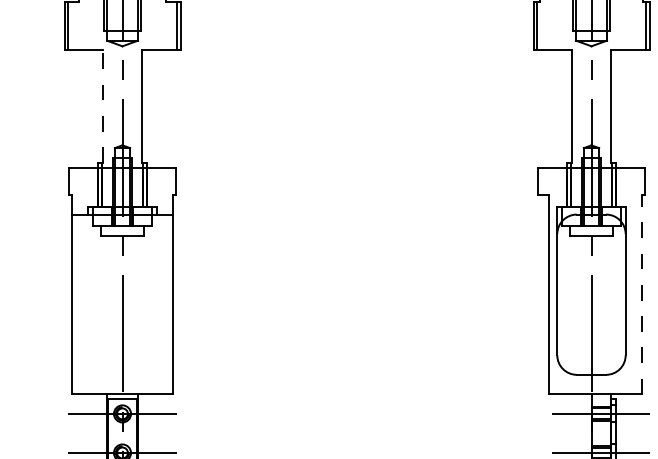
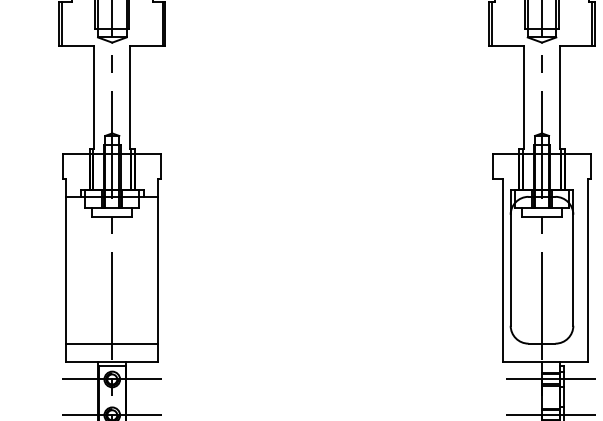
line: (102, 106) -> (93, 97), dashed -> solid
line: (641, 294) -> (587, 270), dashed -> solid
line: (122, 374) -> (112, 343), added

